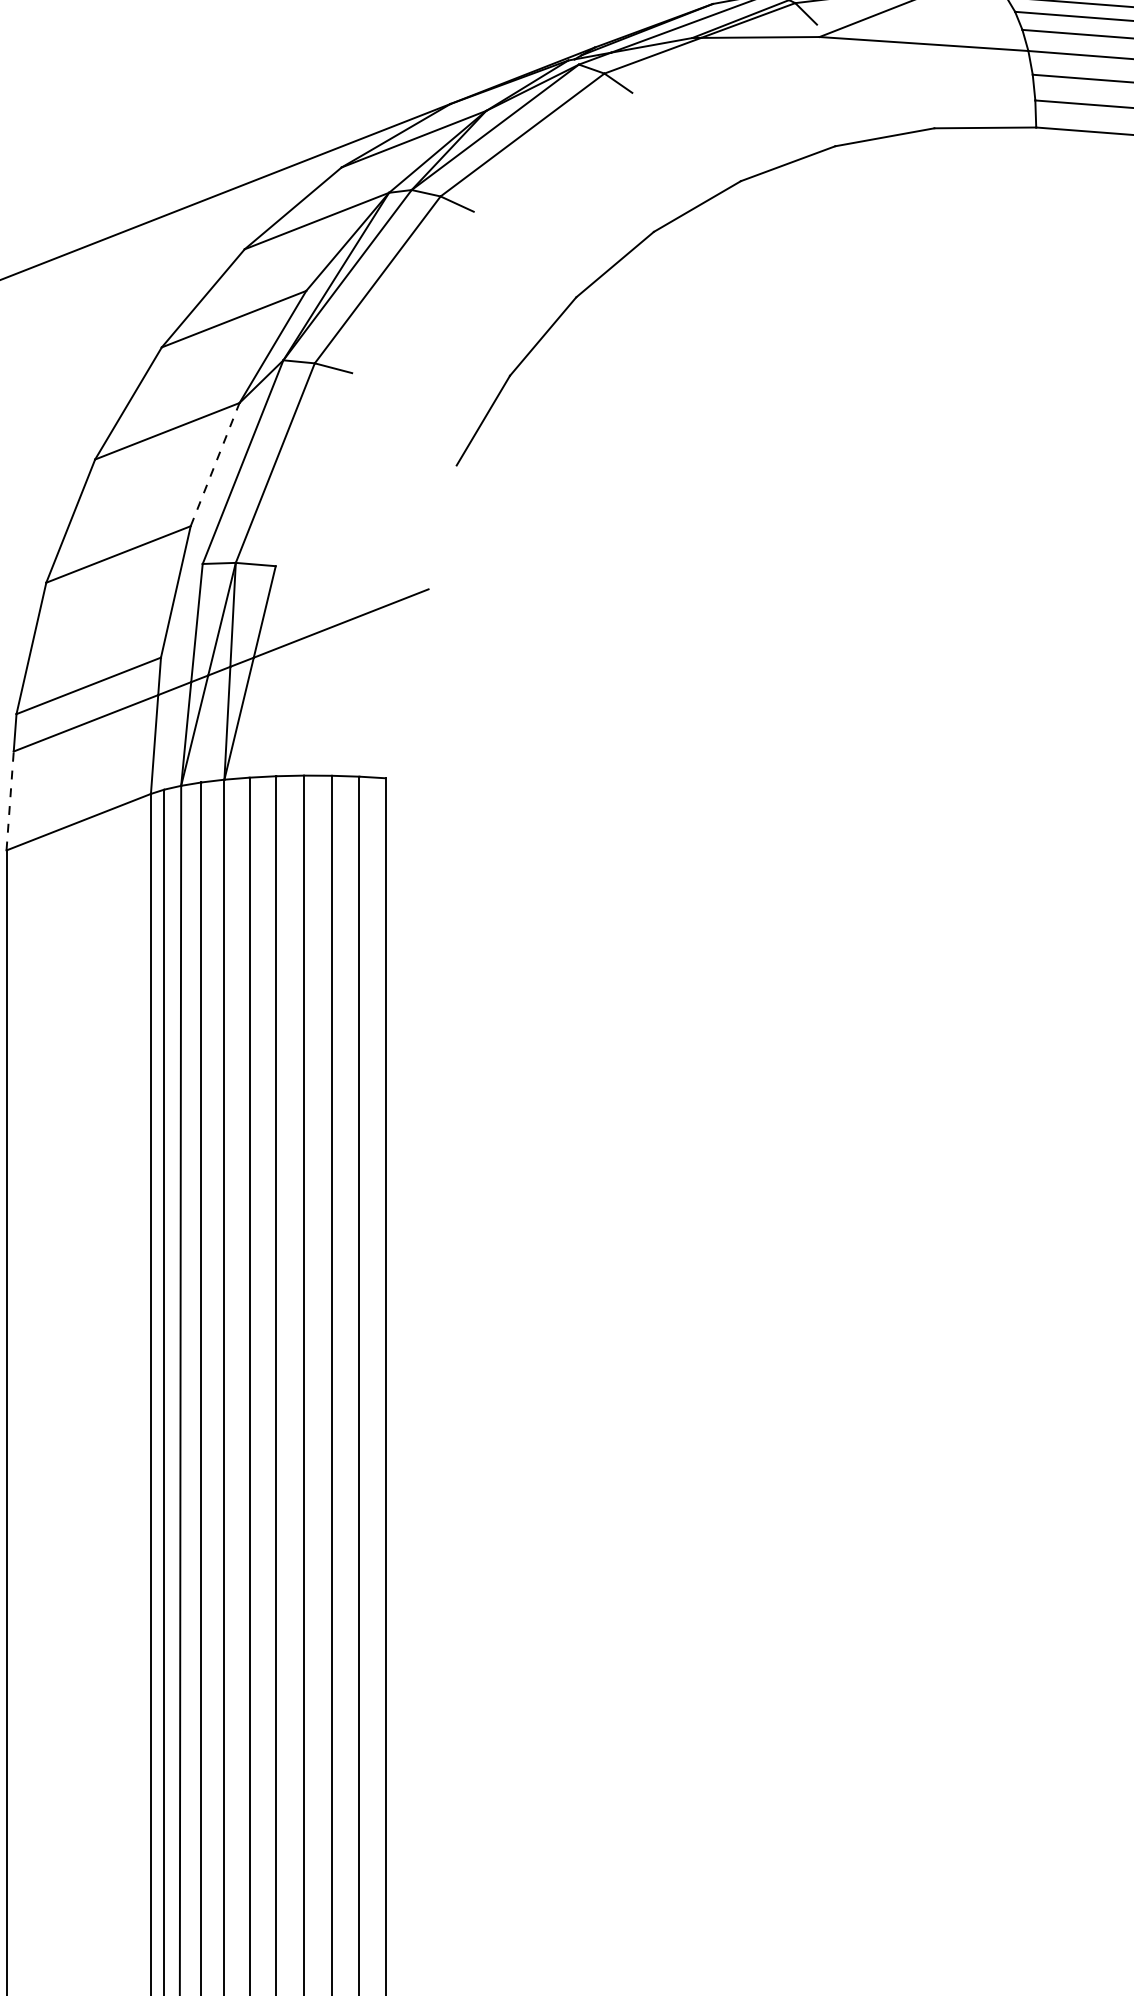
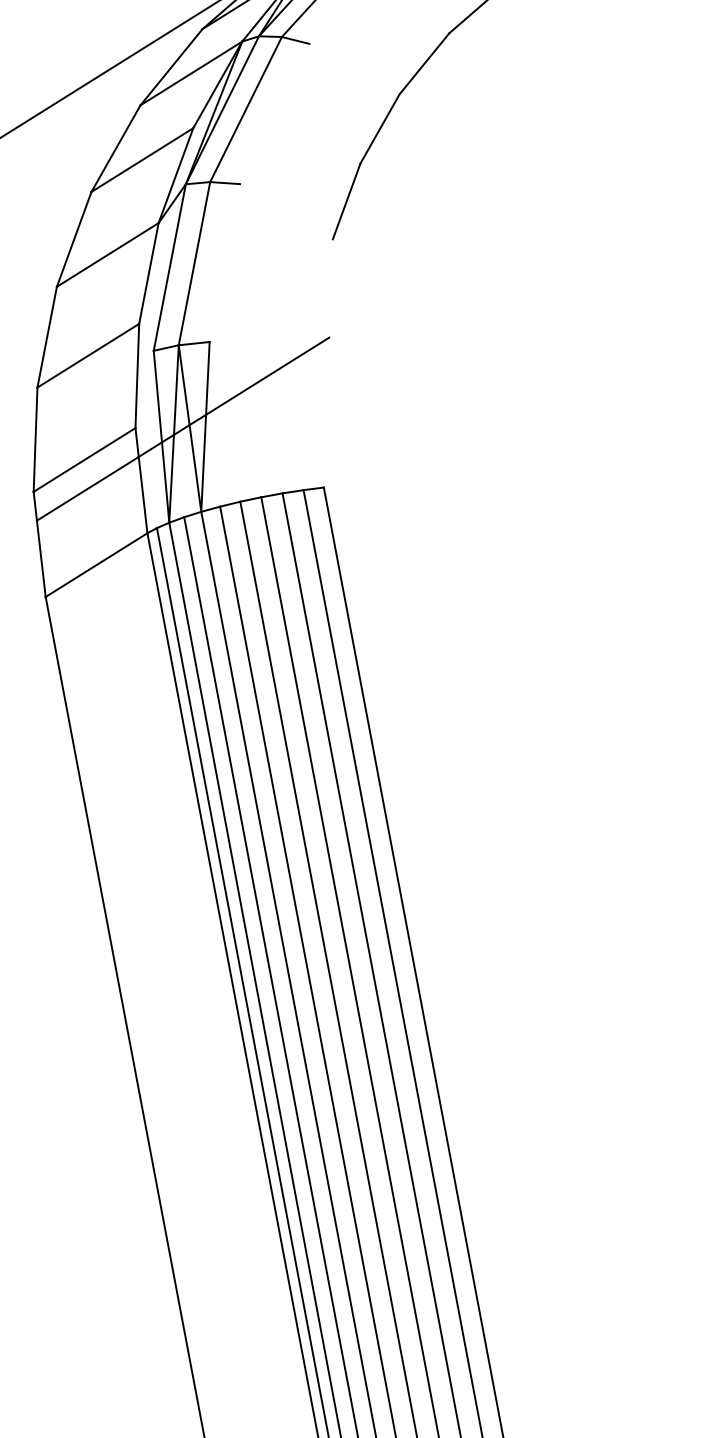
line: (215, 464) -> (149, 273), dashed -> solid
line: (10, 800) -> (41, 558), dashed -> solid

